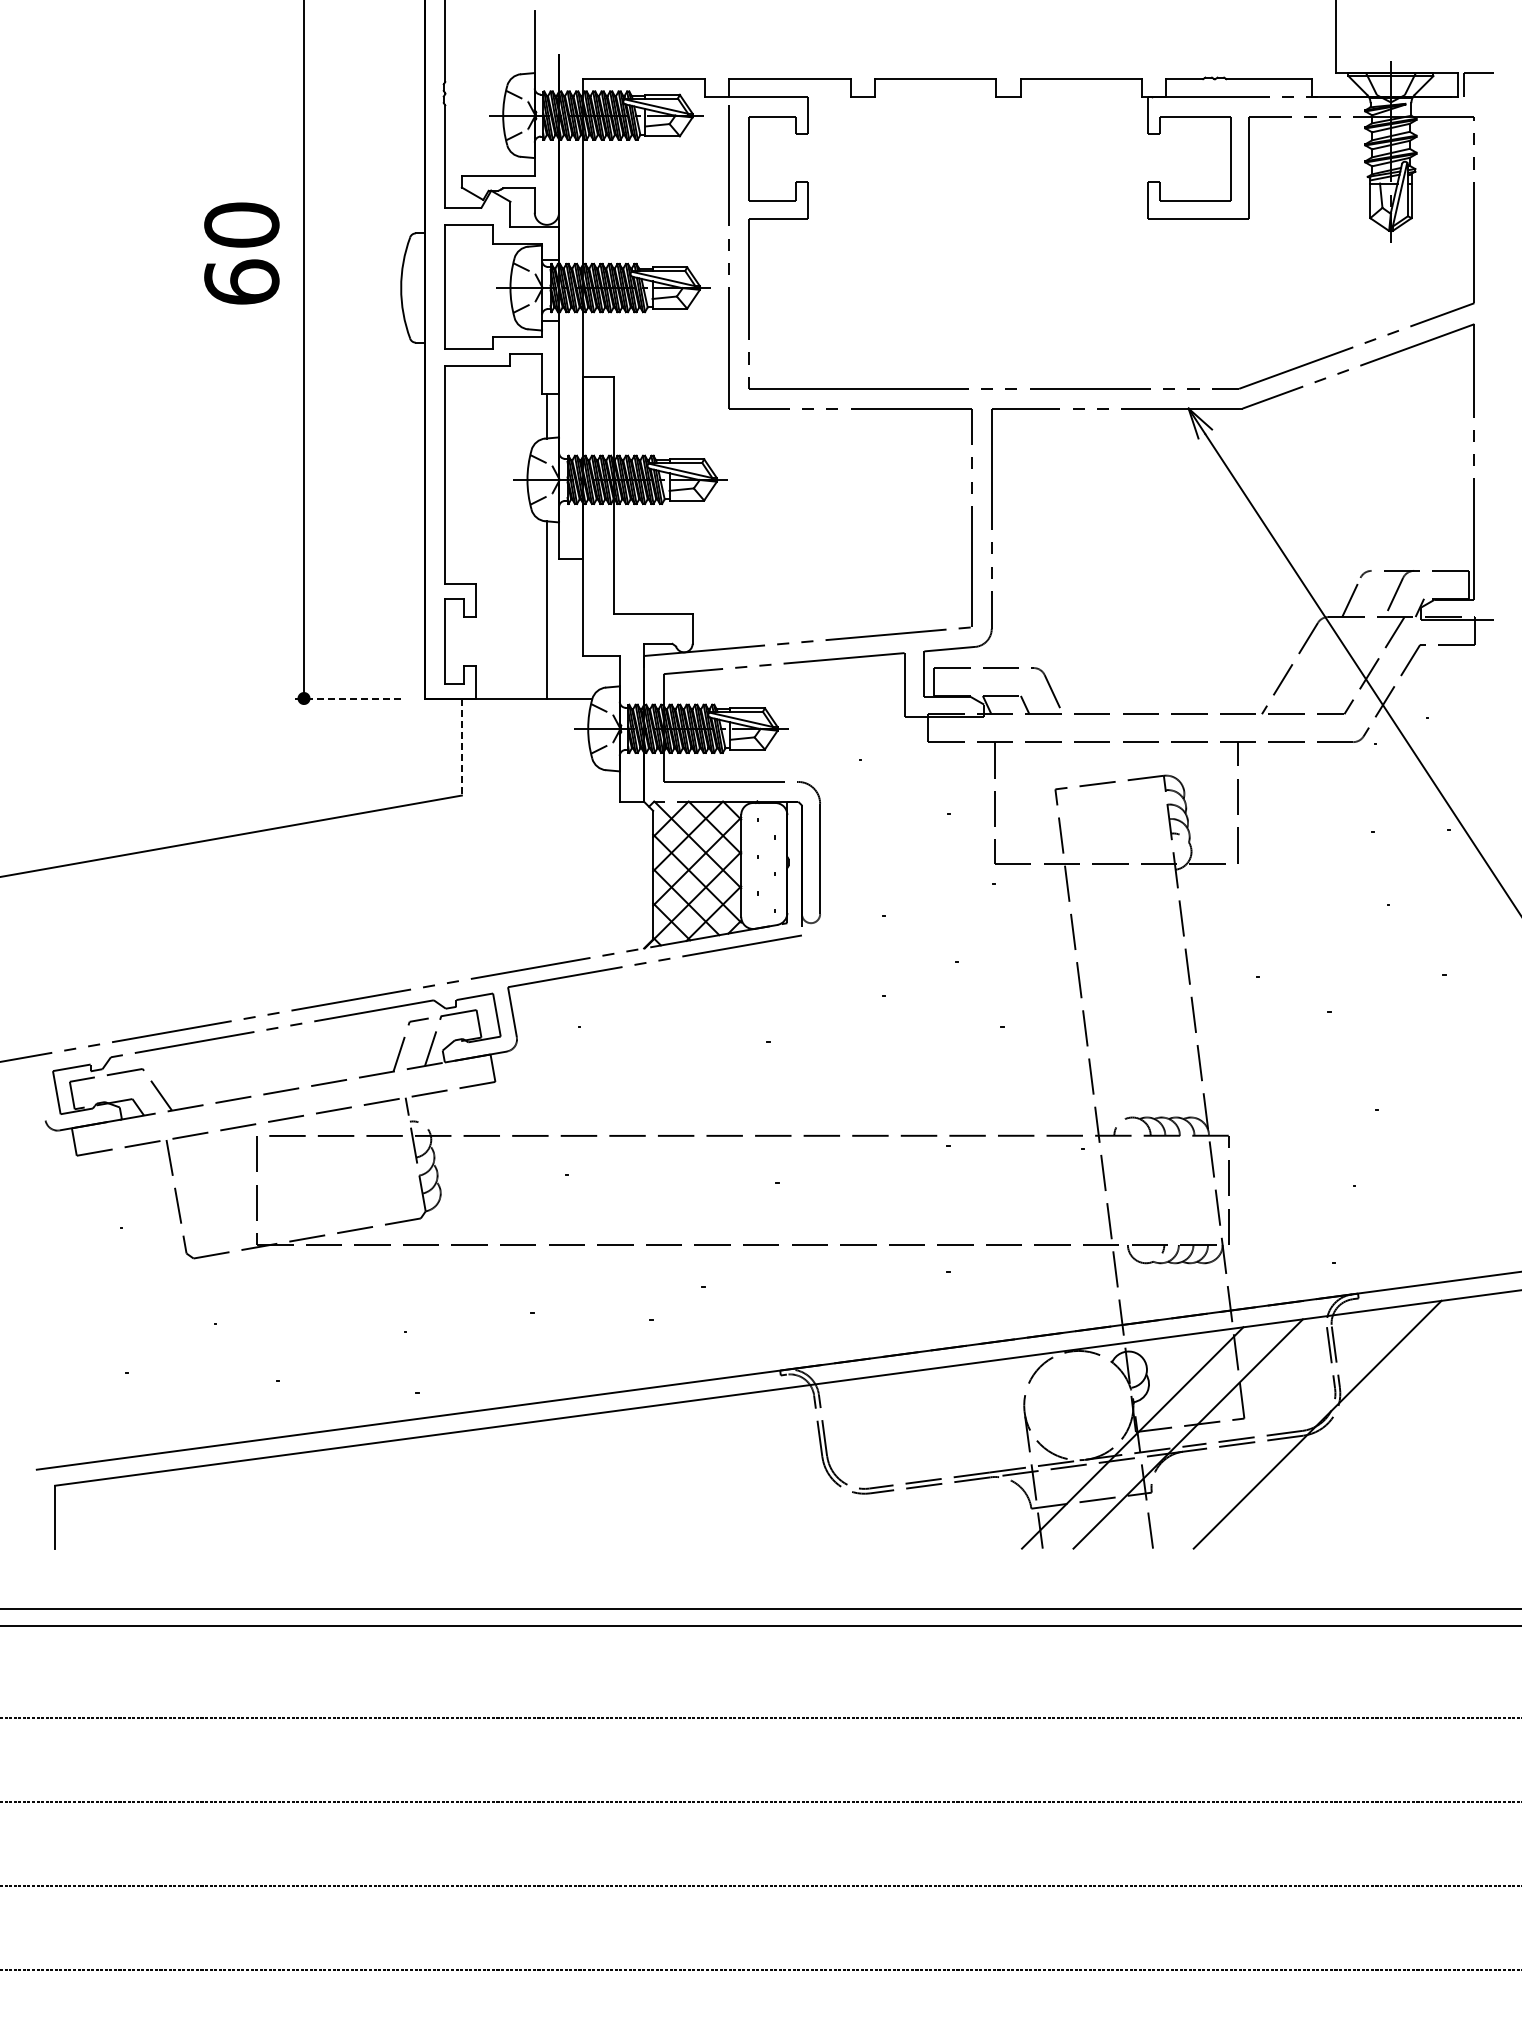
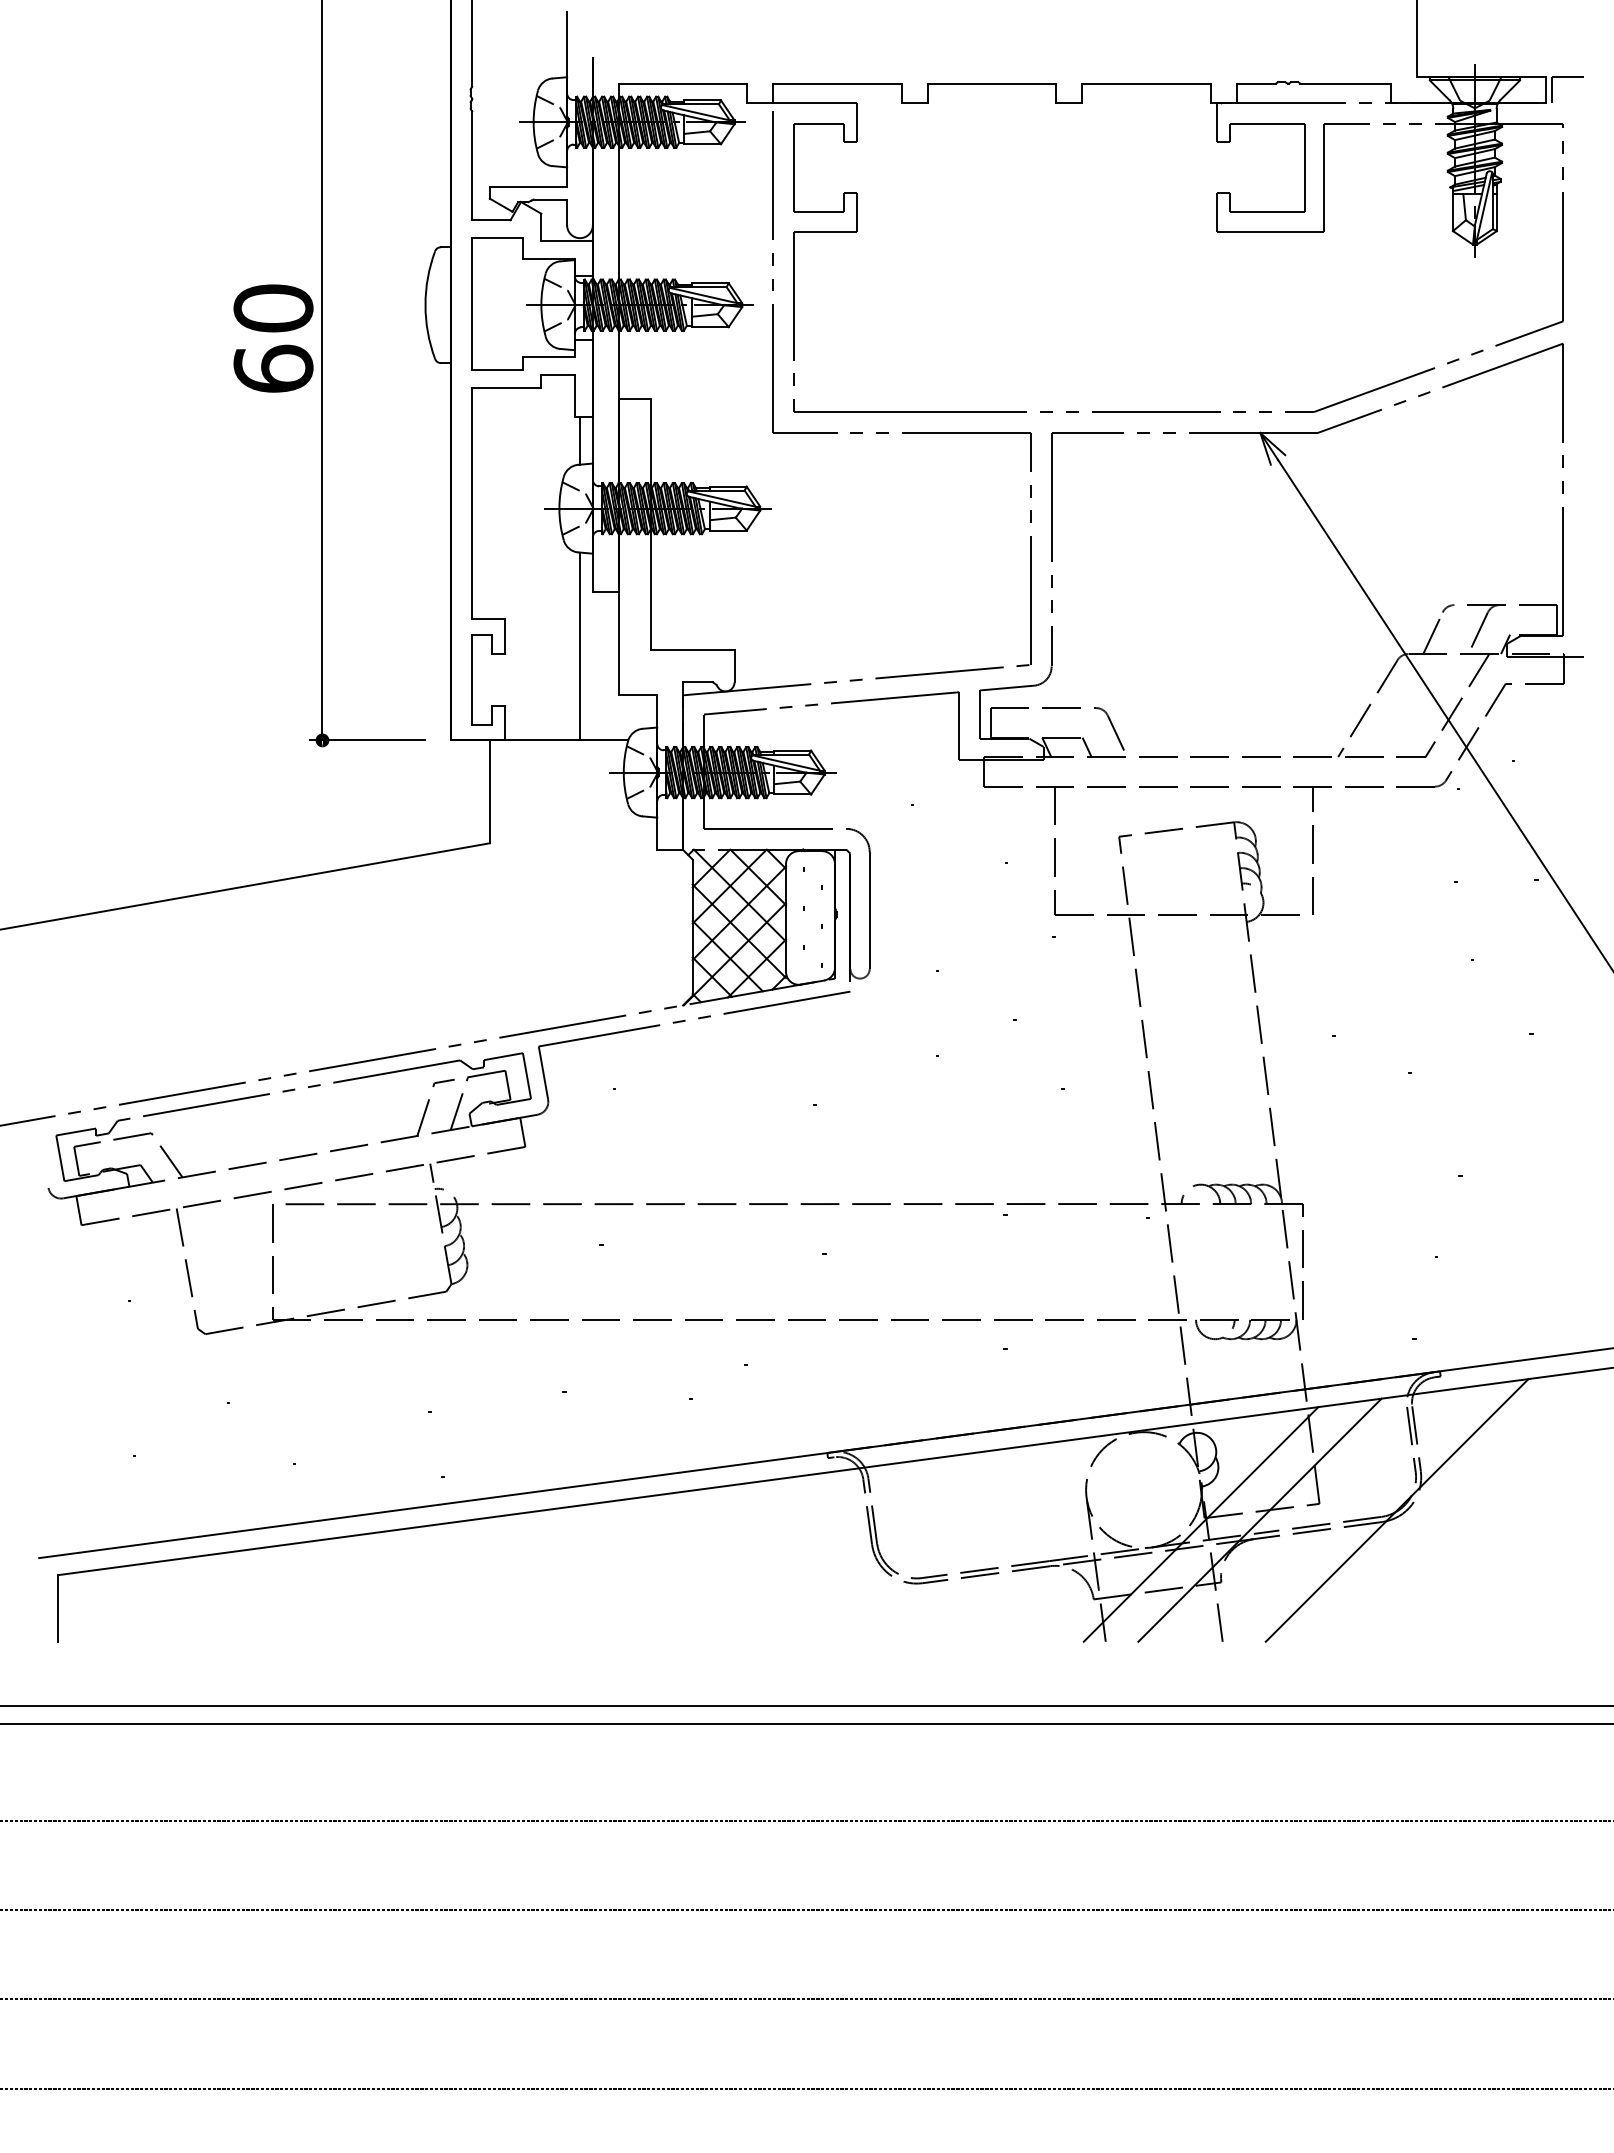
text: (241, 253) -> (273, 338), moved
line: (346, 698) -> (367, 740), dashed -> solid
line: (461, 747) -> (489, 792), dashed -> solid

